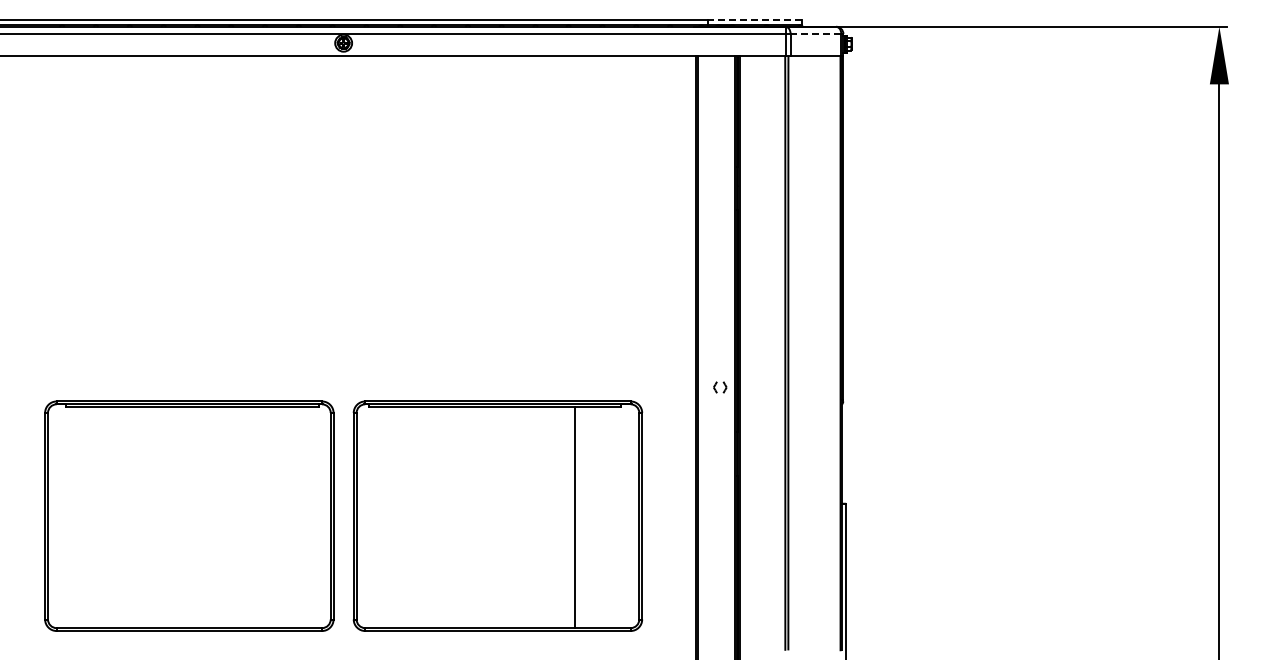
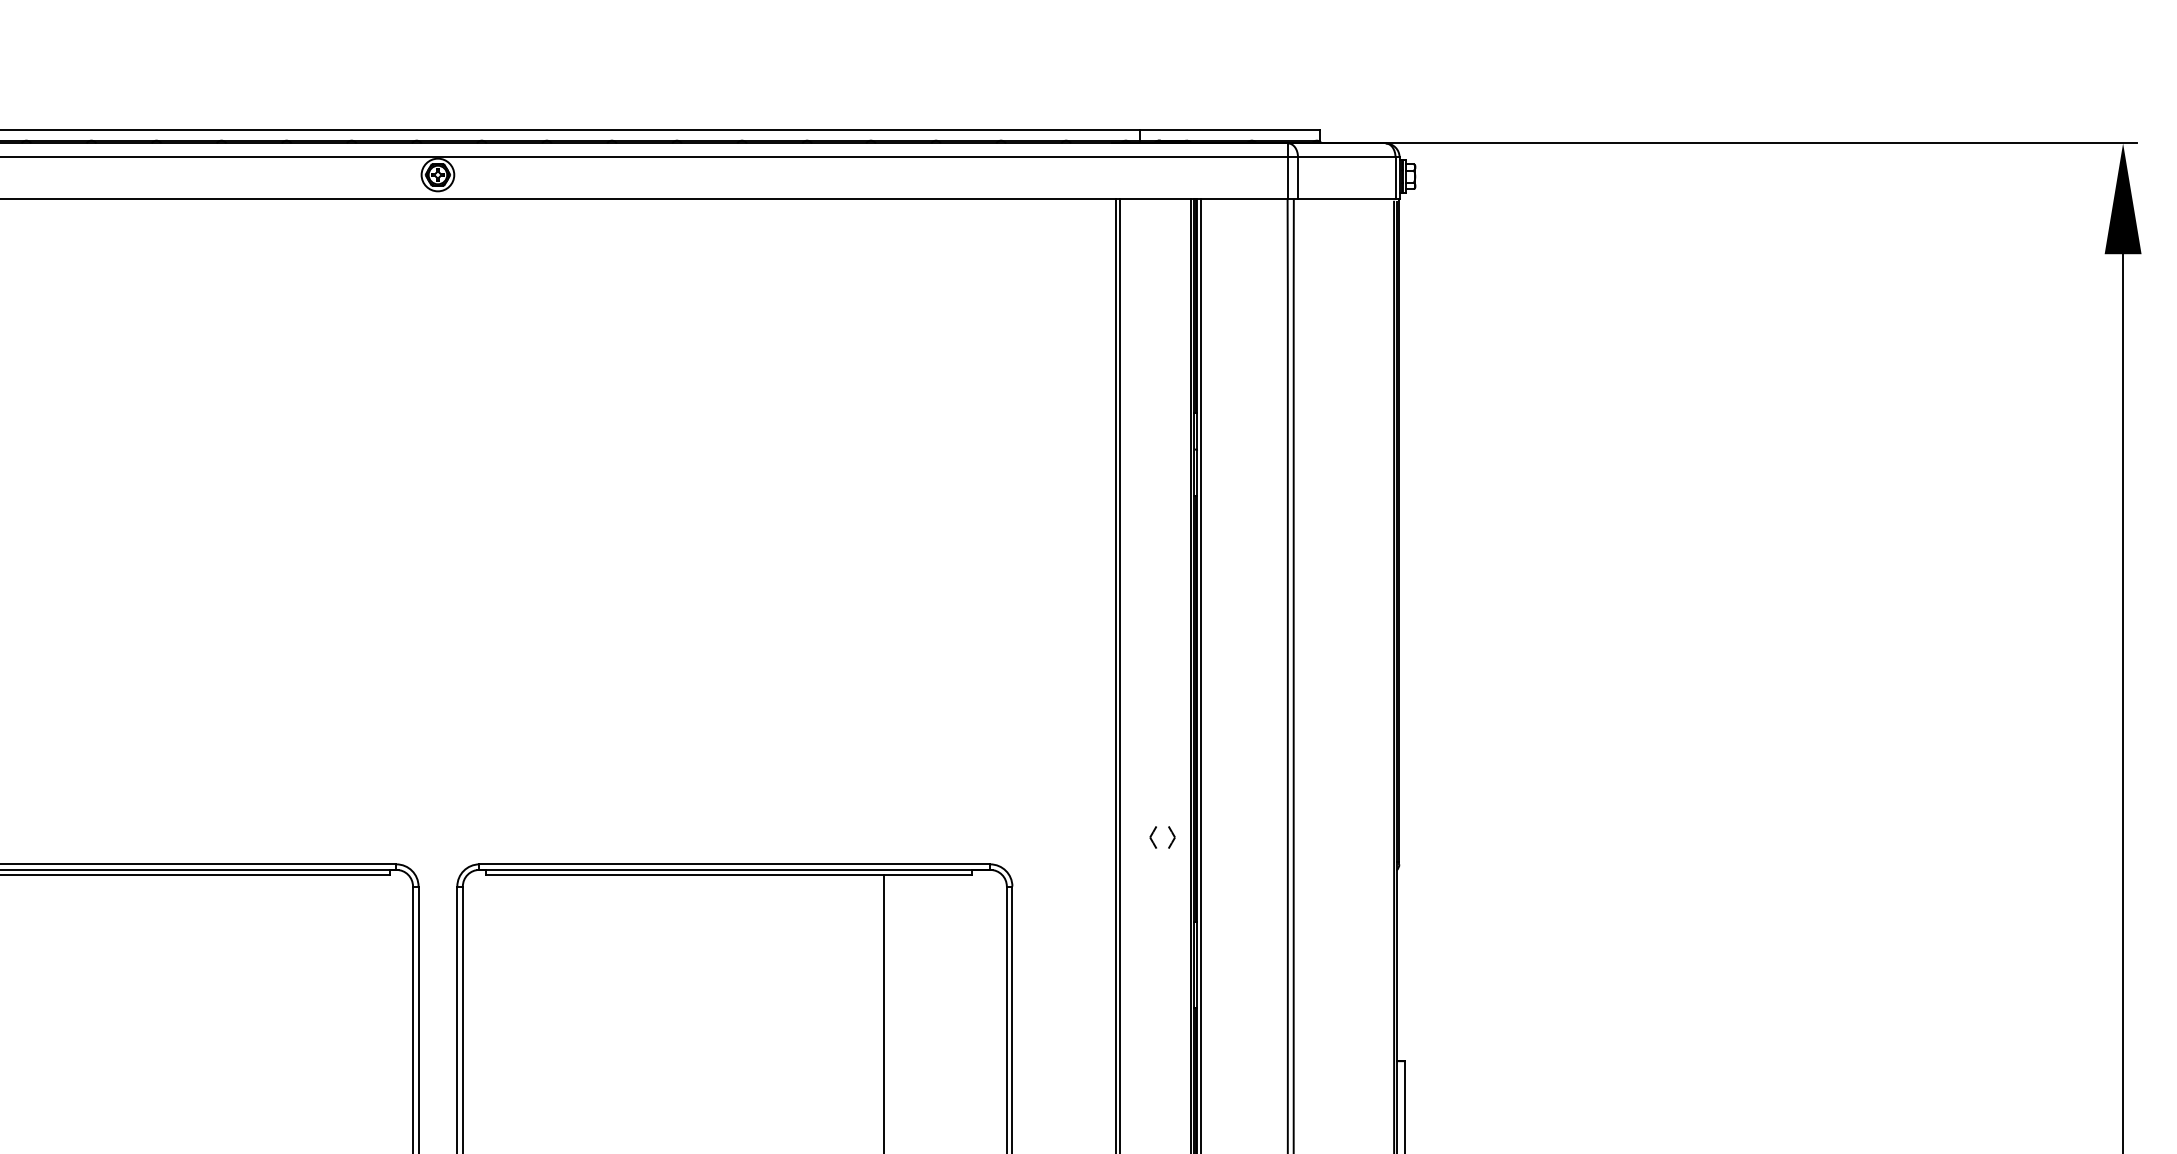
line: (755, 19) -> (1230, 129), dashed -> solid
line: (815, 34) -> (1345, 158), dashed -> solid

